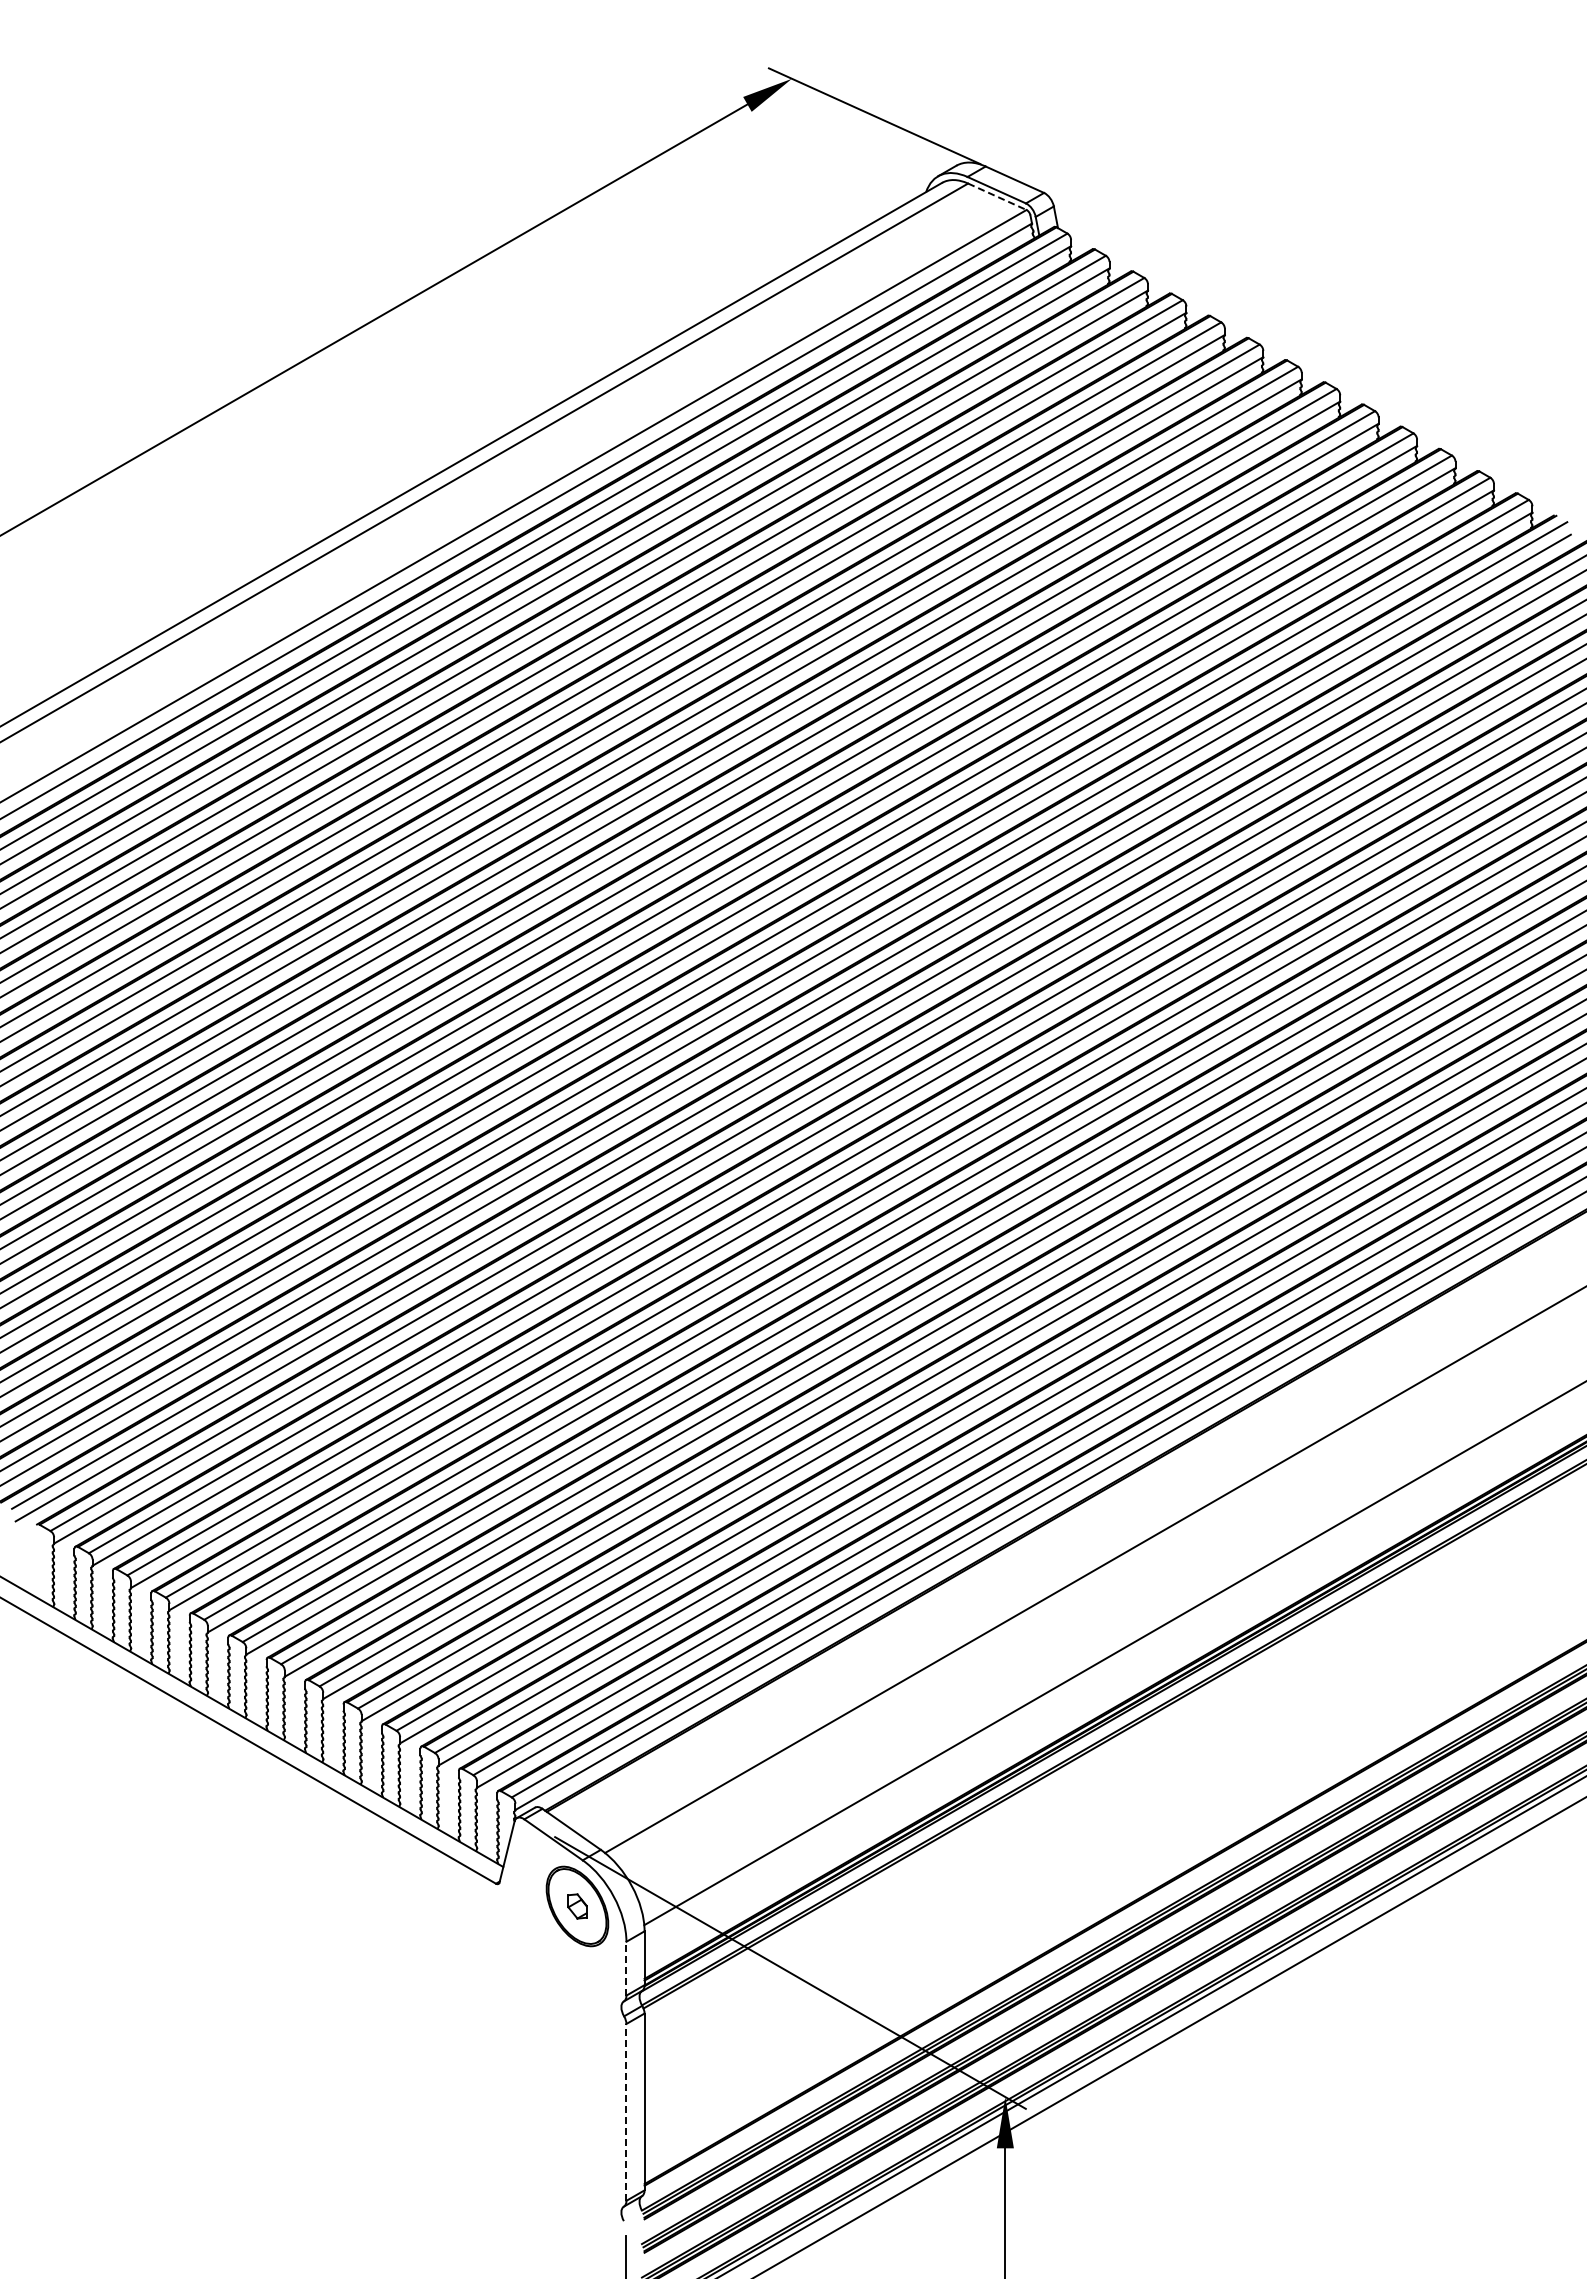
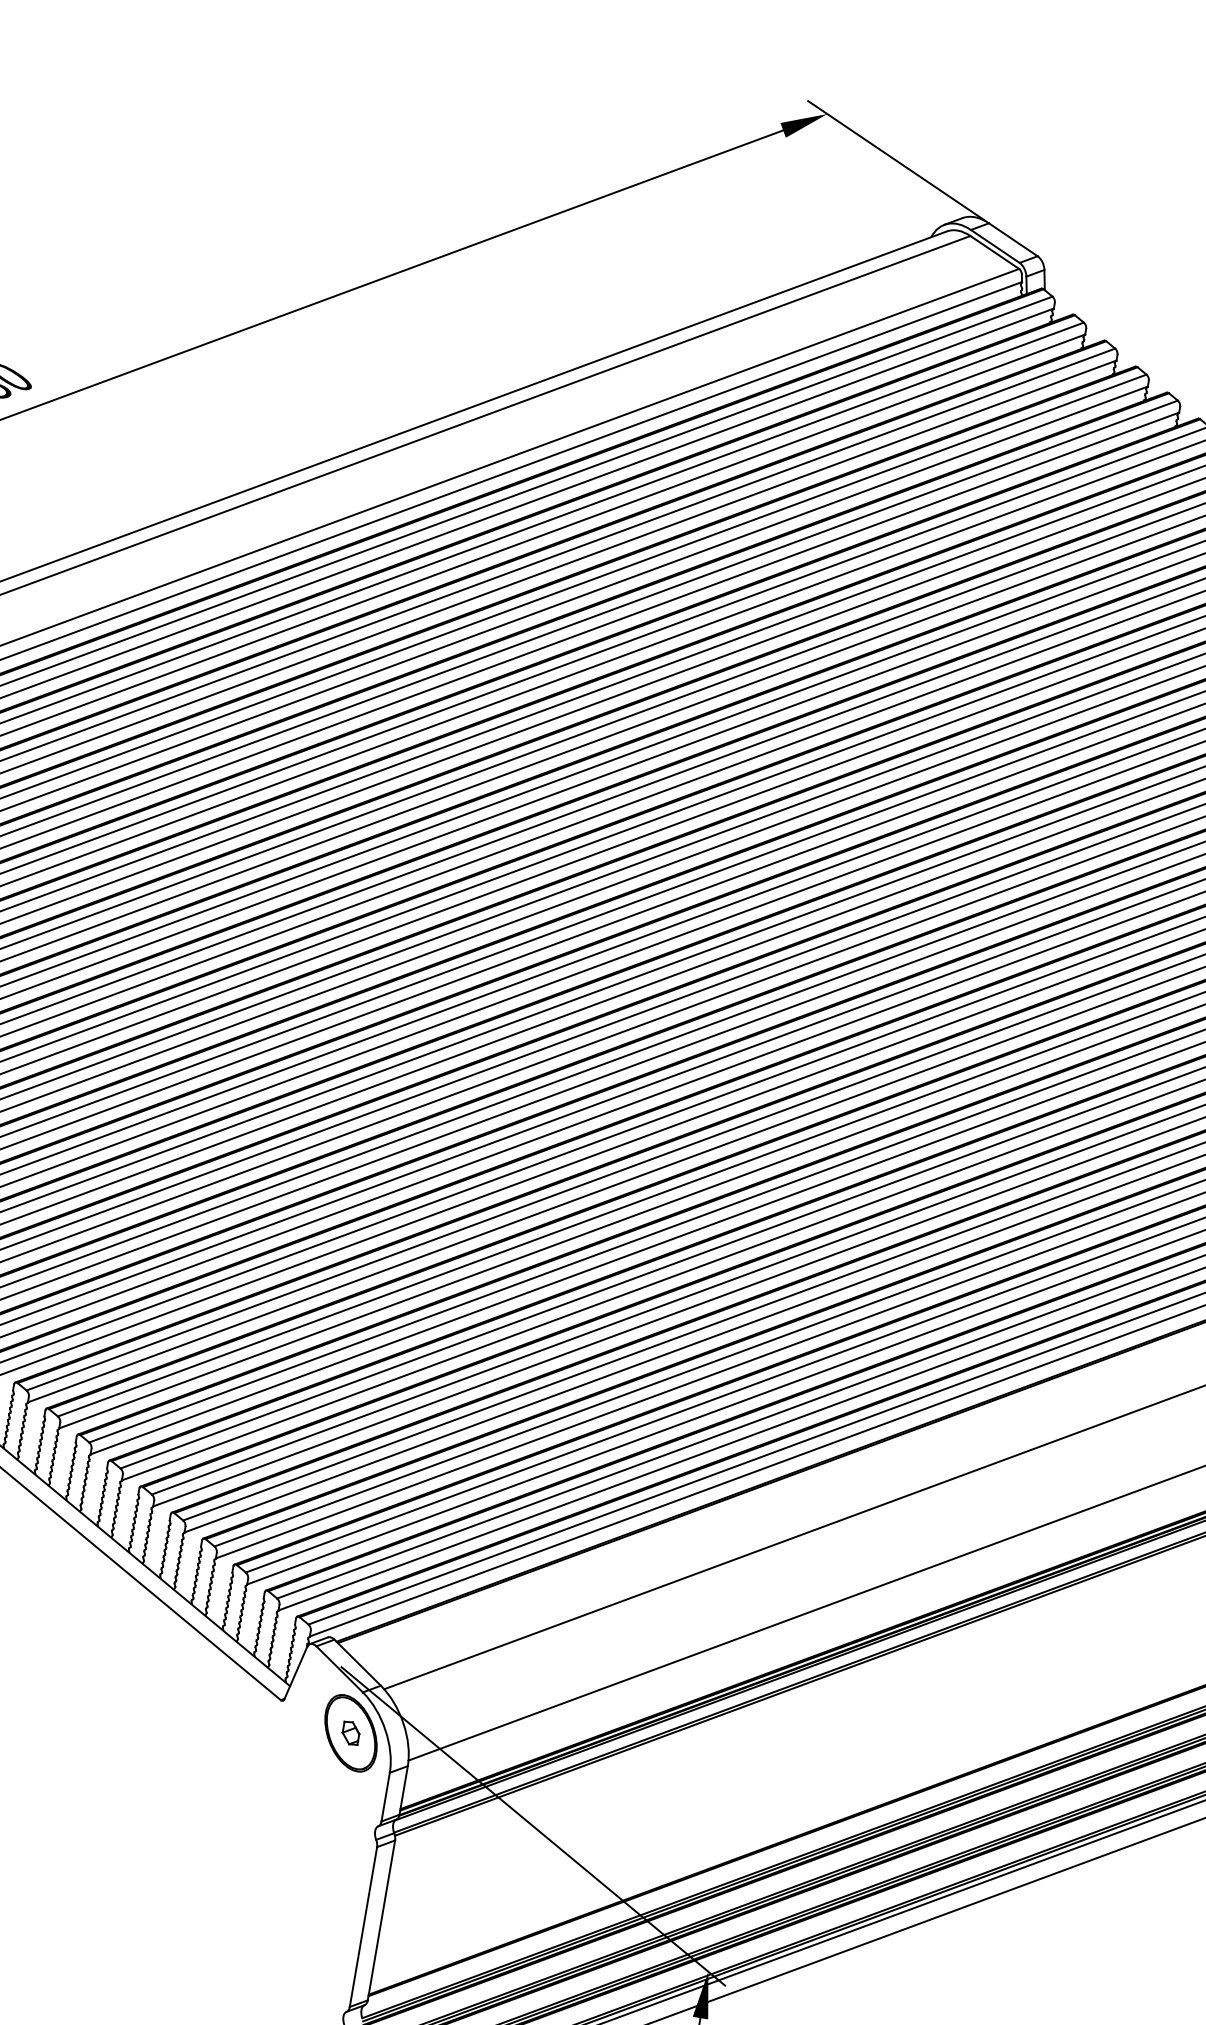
line: (997, 196) -> (995, 252), dashed -> solid
line: (626, 1968) -> (385, 1796), dashed -> solid
line: (626, 2111) -> (363, 1926), dashed -> solid

